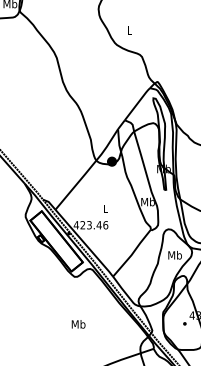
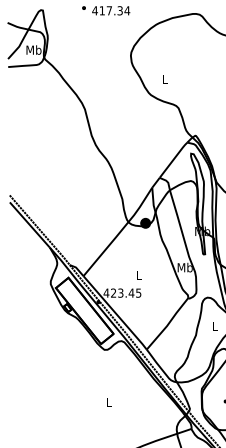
text: (105, 224) -> (138, 292), 423.46 -> 423.45
text: (174, 254) -> (214, 325), Mb -> L
text: (78, 323) -> (108, 401), Mb -> L

